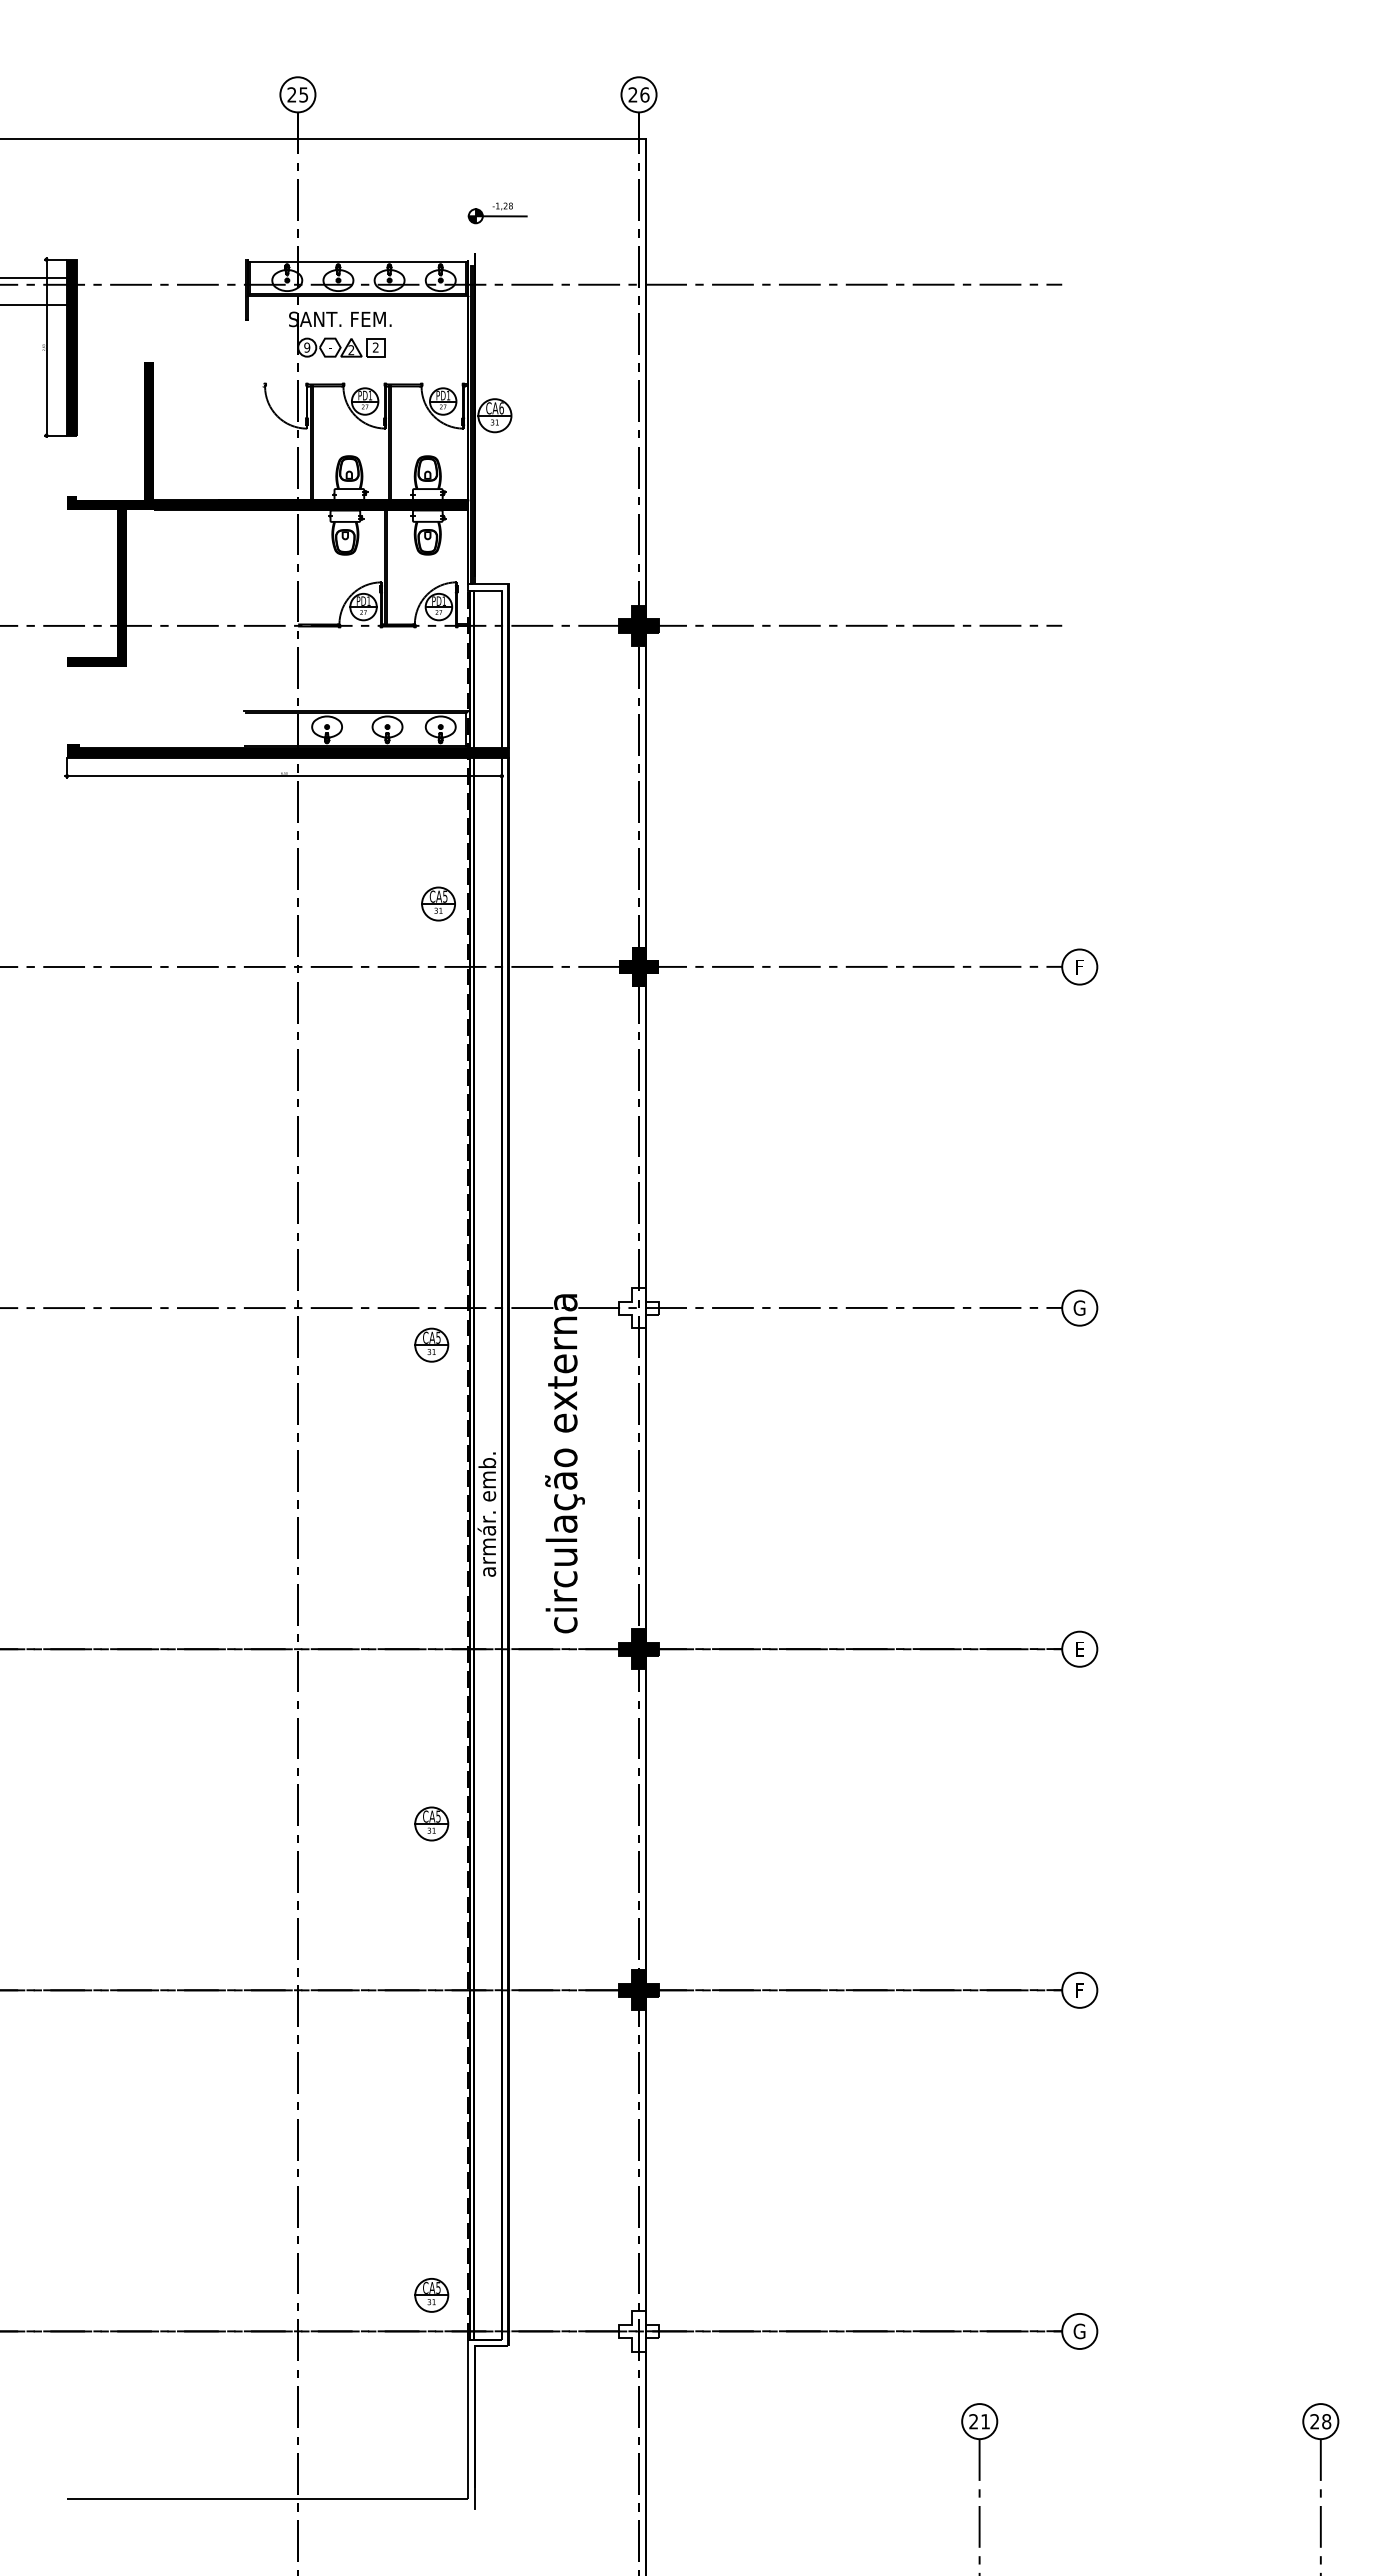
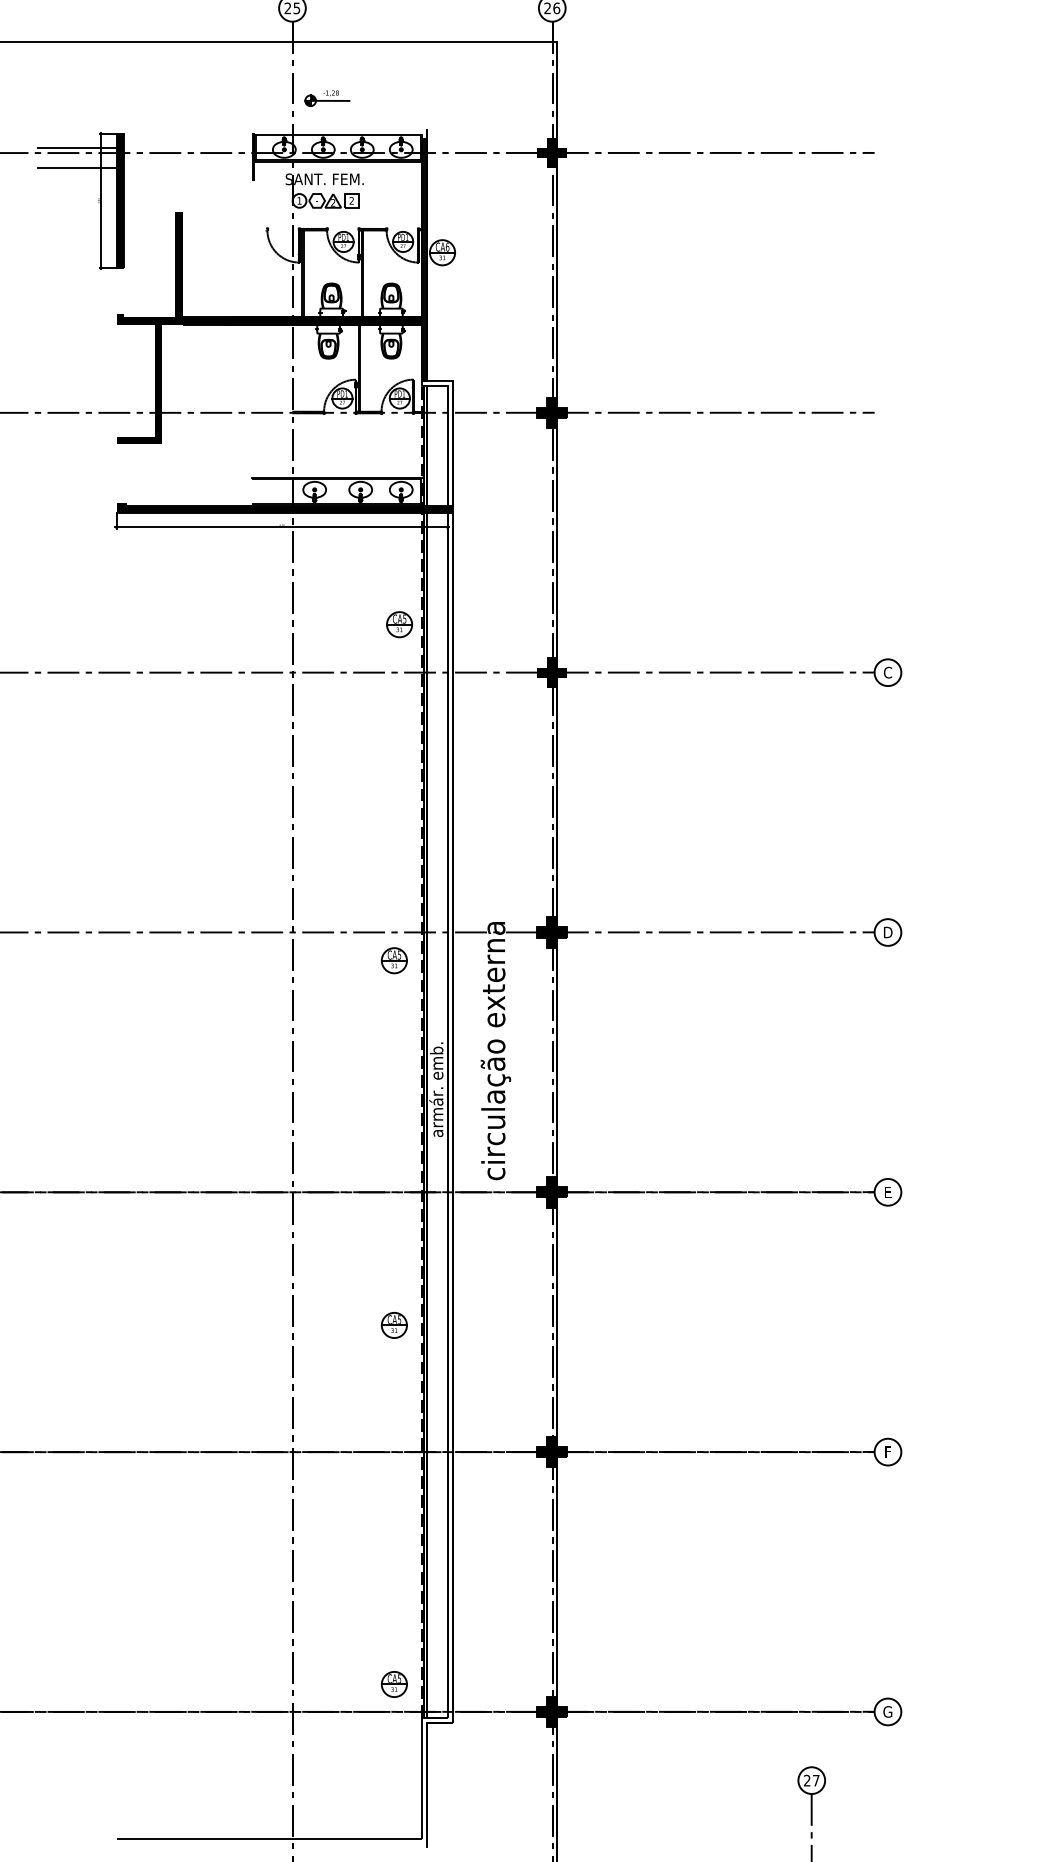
part: (497, 213) -> (327, 98), moved
fill: (638, 284) -> (551, 152), added
text: (307, 347) -> (299, 200), 9 -> 1
text: (1079, 966) -> (887, 672), F -> C
text: (1079, 1307) -> (887, 932), G -> D
fill: (638, 1308) -> (551, 932), added
fill: (638, 2331) -> (551, 1712), added
text: (985, 2421) -> (816, 1780), 21 -> 27

